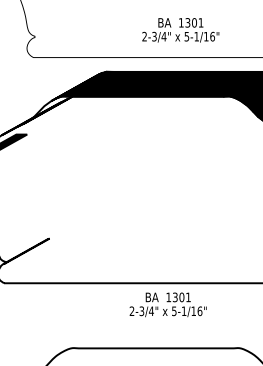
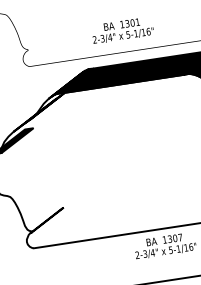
text: (180, 30) -> (122, 30), moved
text: (188, 297) -> (180, 237), 1301 -> 1307

